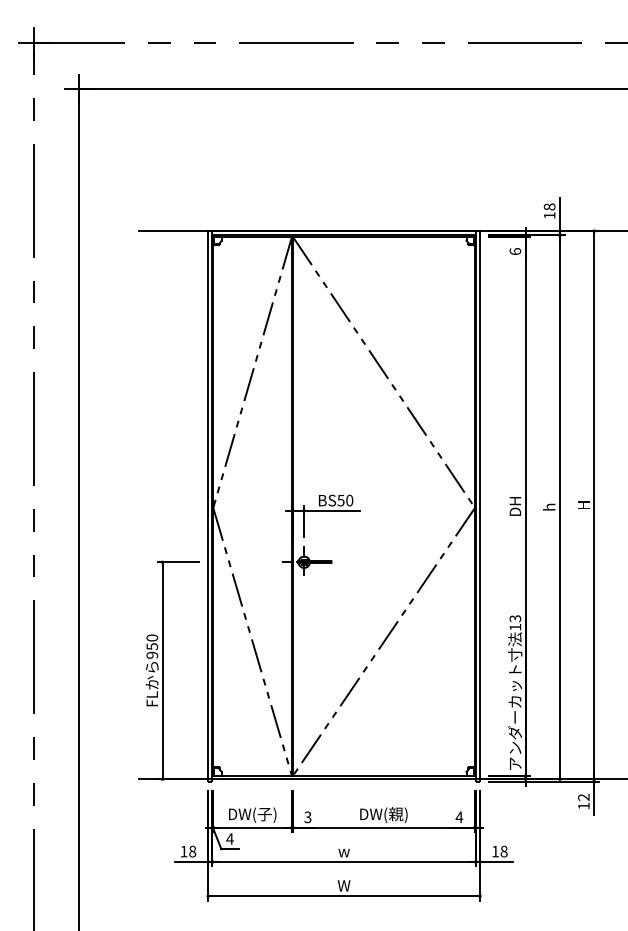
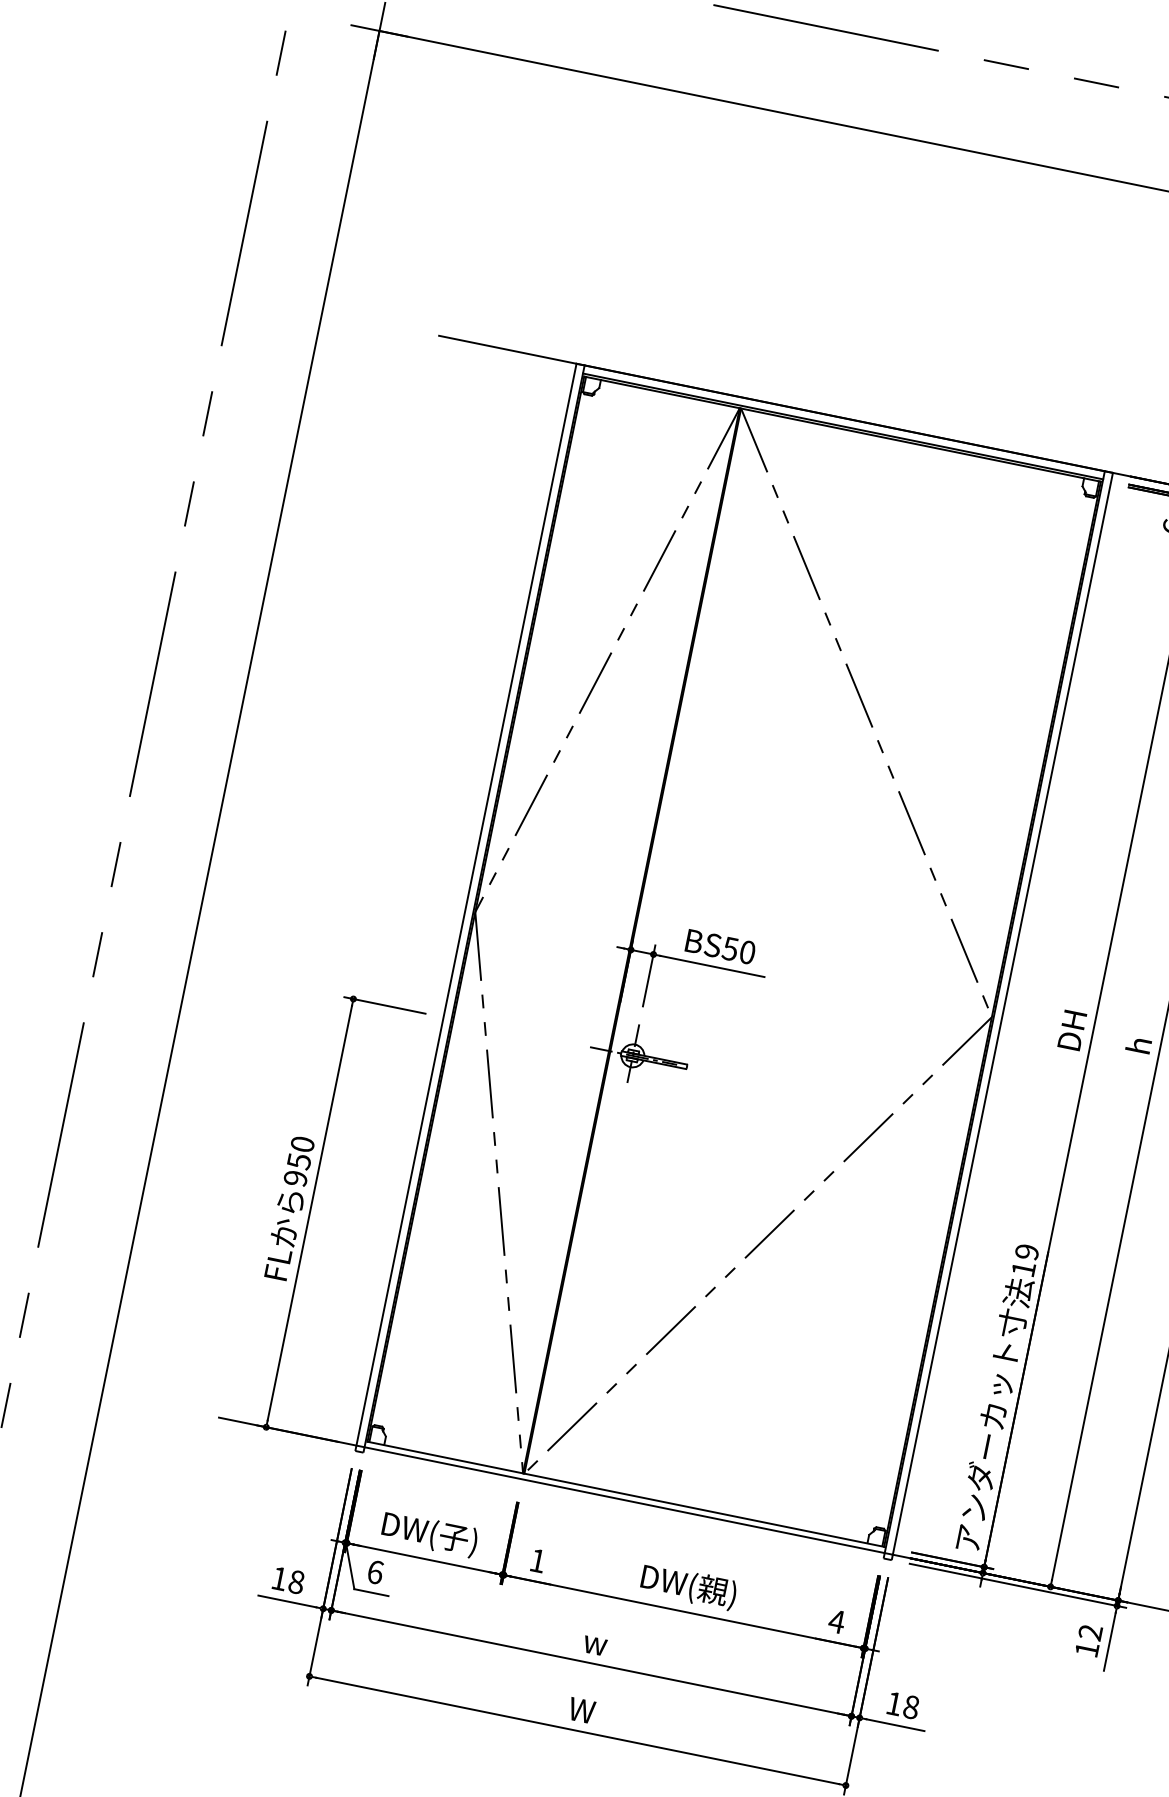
text: (515, 618) -> (1027, 1251), 13 -> 19
text: (307, 817) -> (536, 1560), 3 -> 1
text: (229, 838) -> (374, 1571), 4 -> 6

